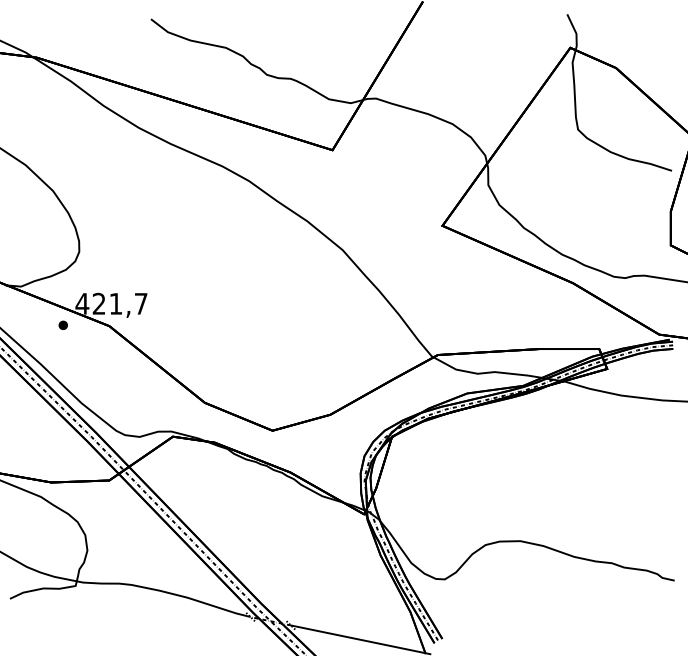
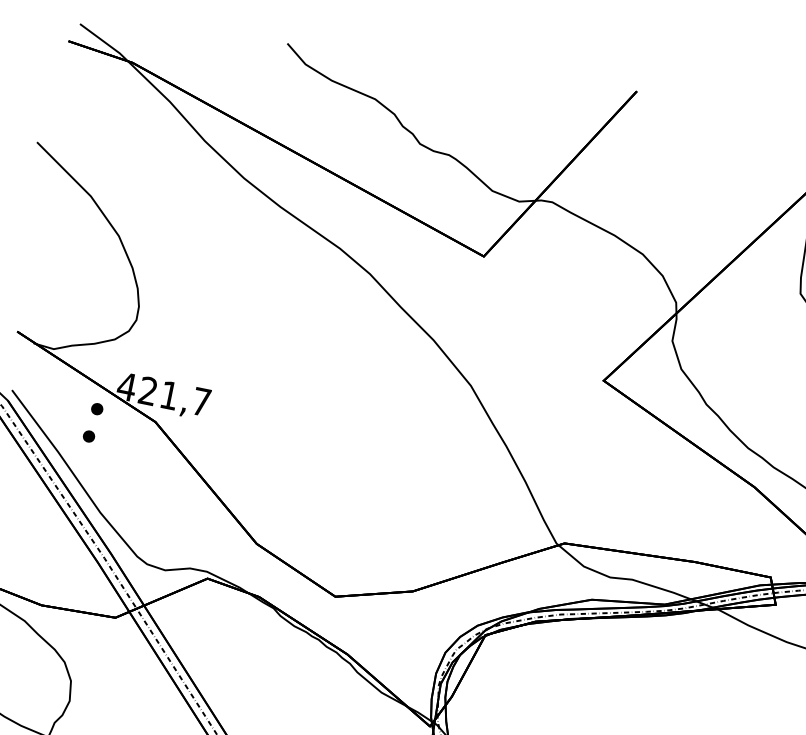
part: (60, 346) -> (88, 435), added

